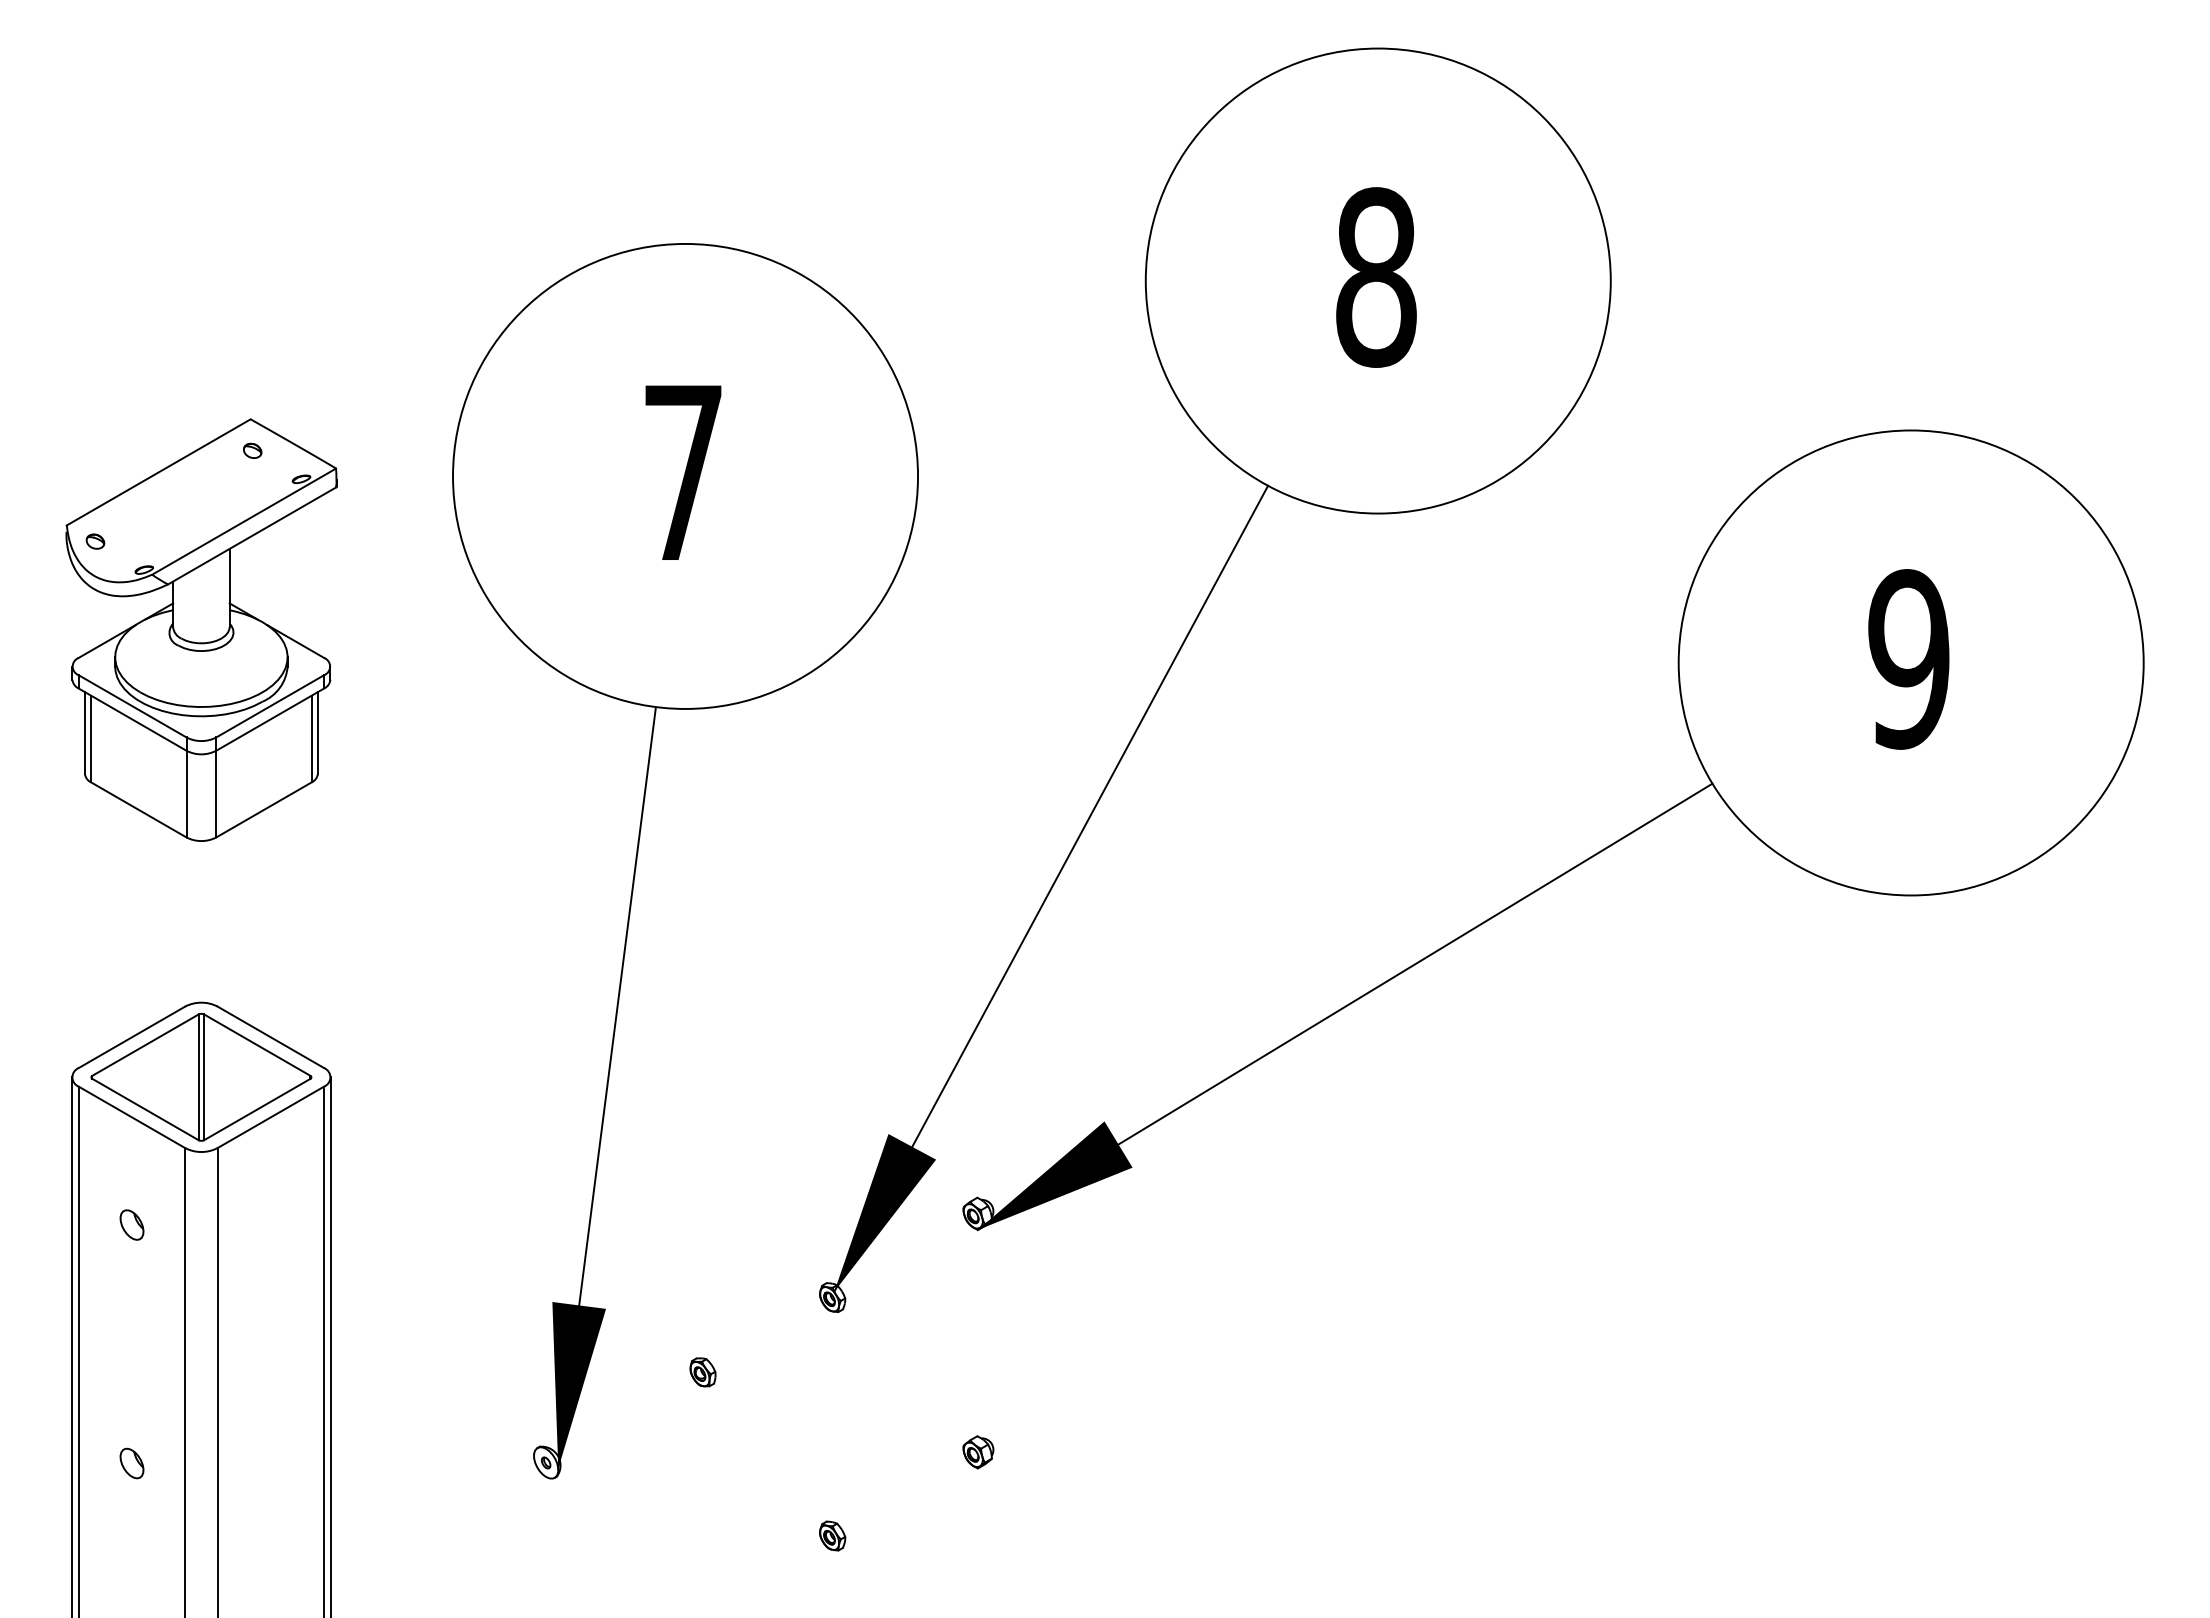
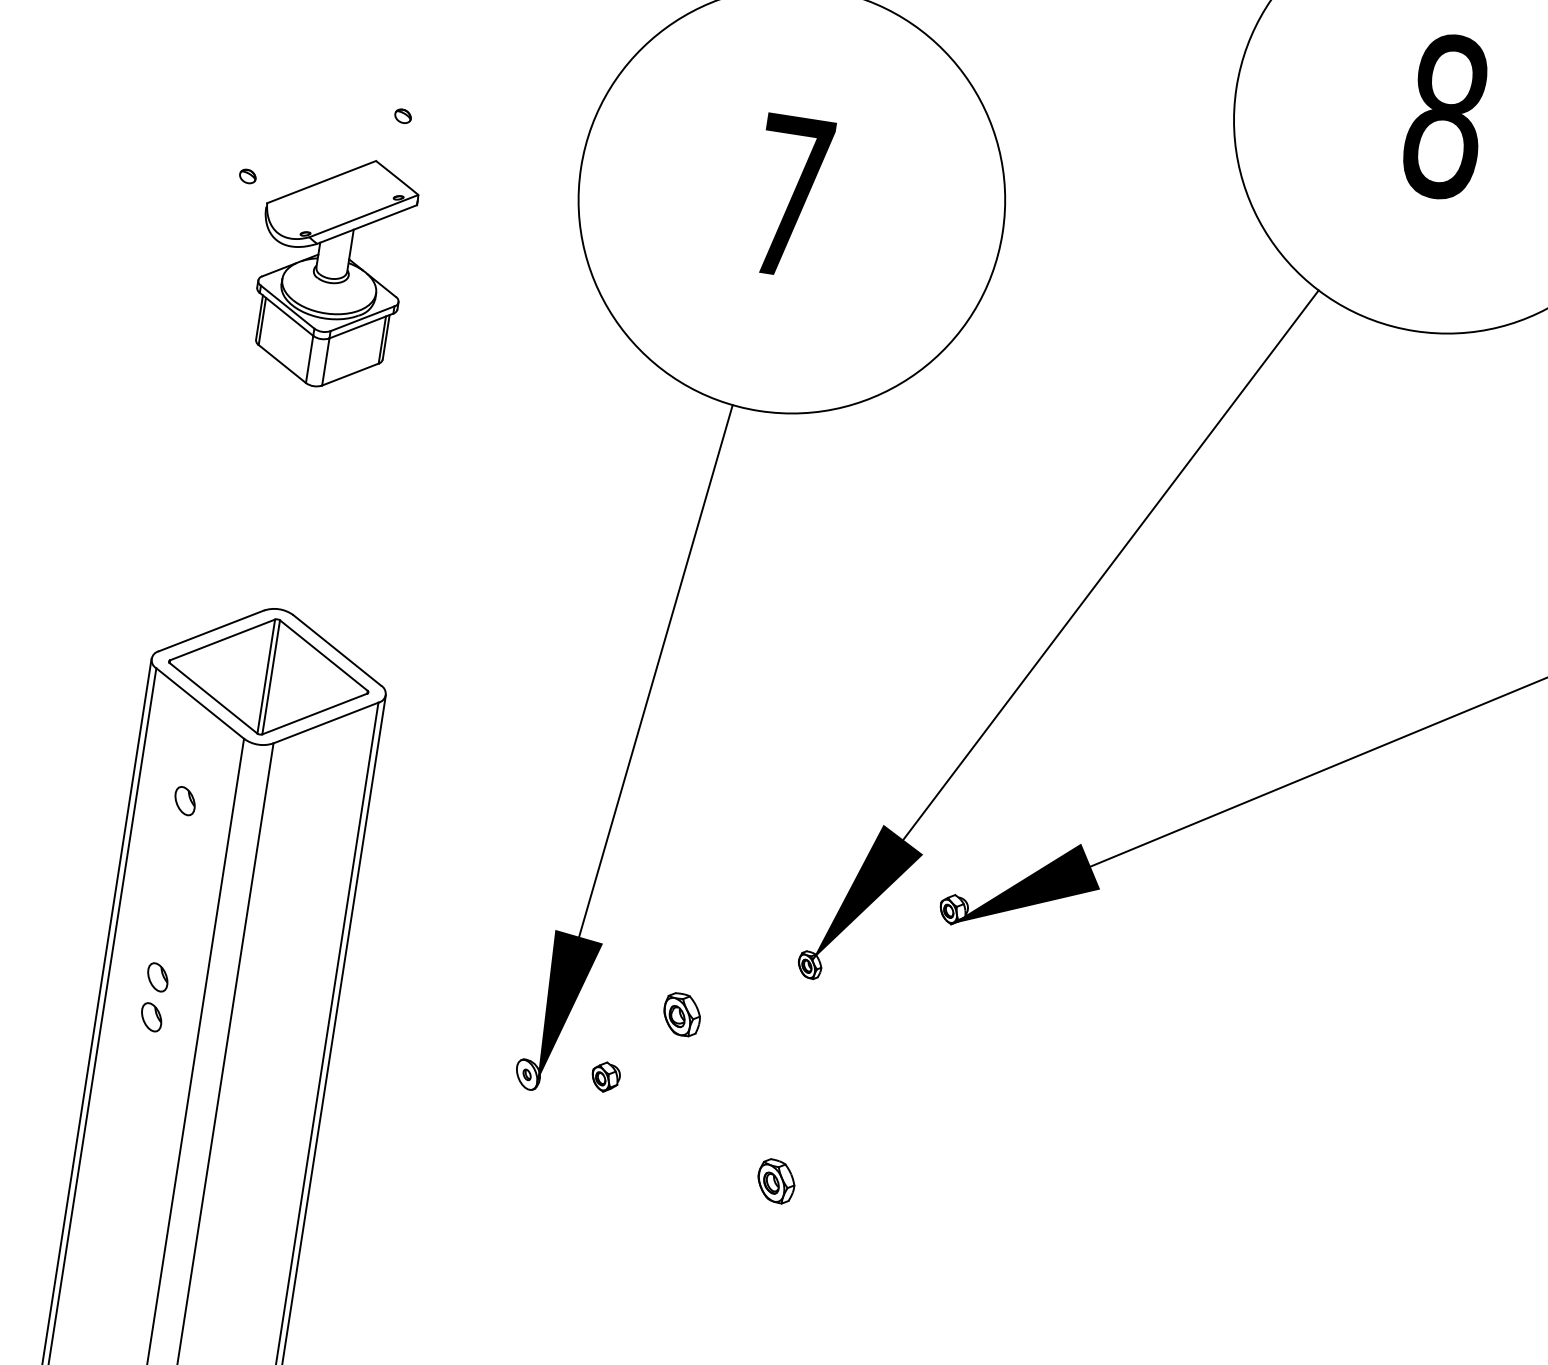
part: (201, 629) -> (331, 271), size x0.6
part: (702, 1372) -> (681, 1014), size x1.6
part: (131, 1419) -> (157, 977), added
part: (978, 1452) -> (605, 1077), moved
part: (832, 1535) -> (776, 1180), size x1.6

